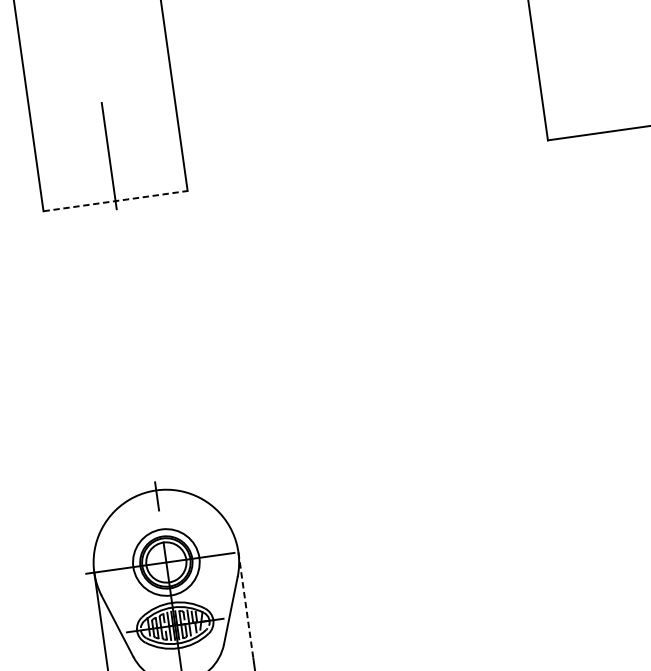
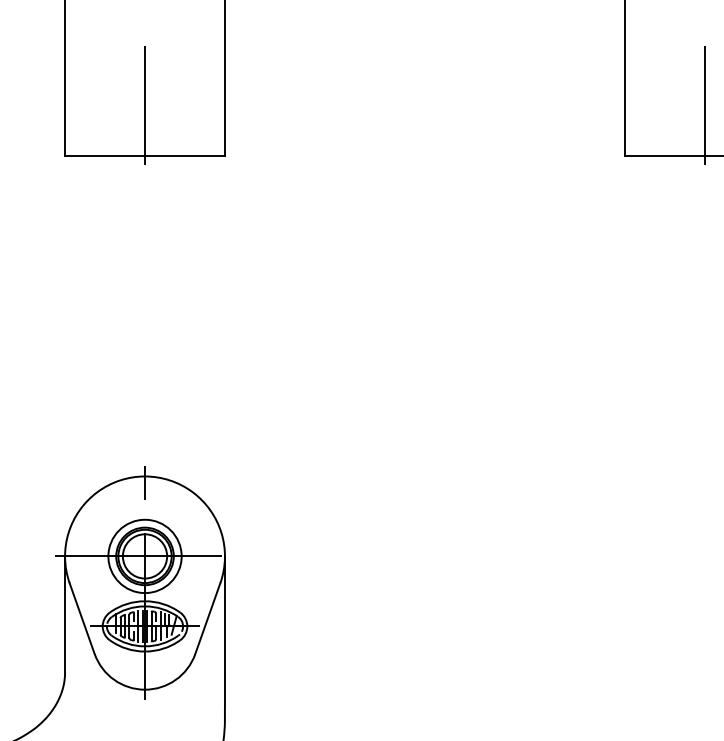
line: (613, 85) -> (704, 105), added
line: (116, 201) -> (145, 155), dashed -> solid
line: (245, 605) -> (224, 615), dashed -> solid

